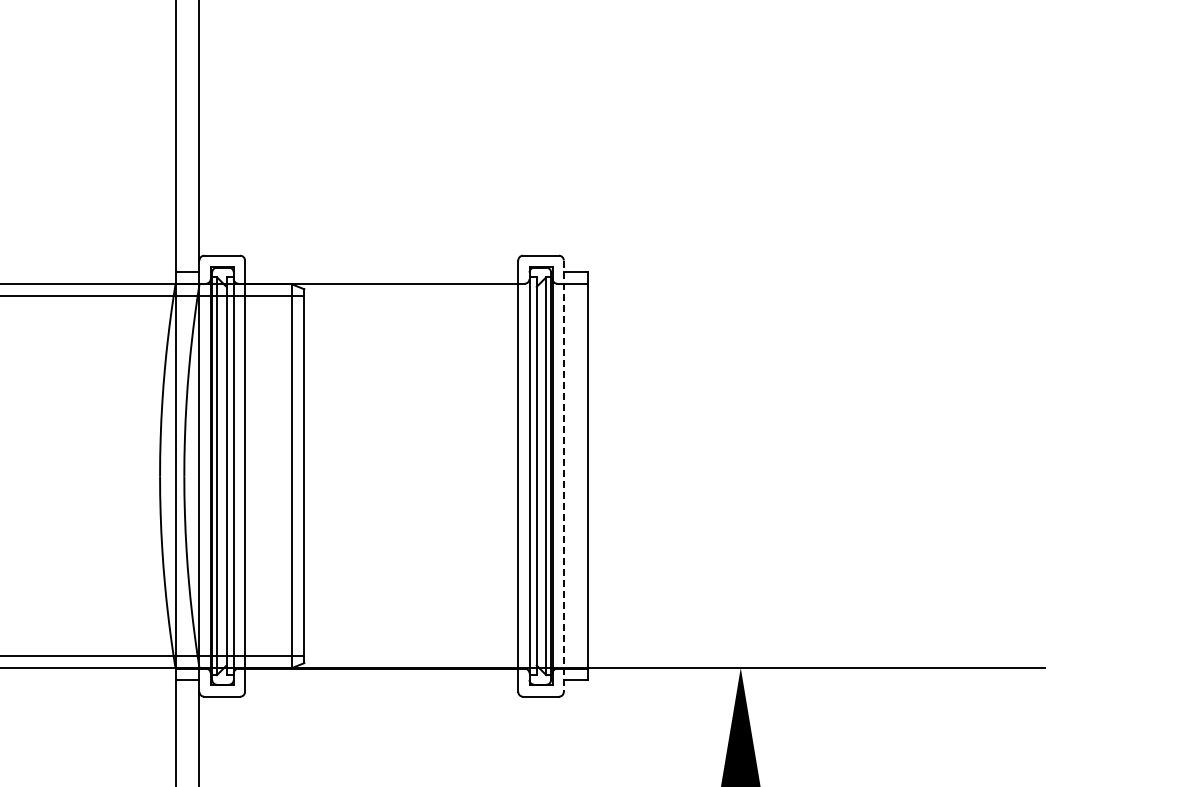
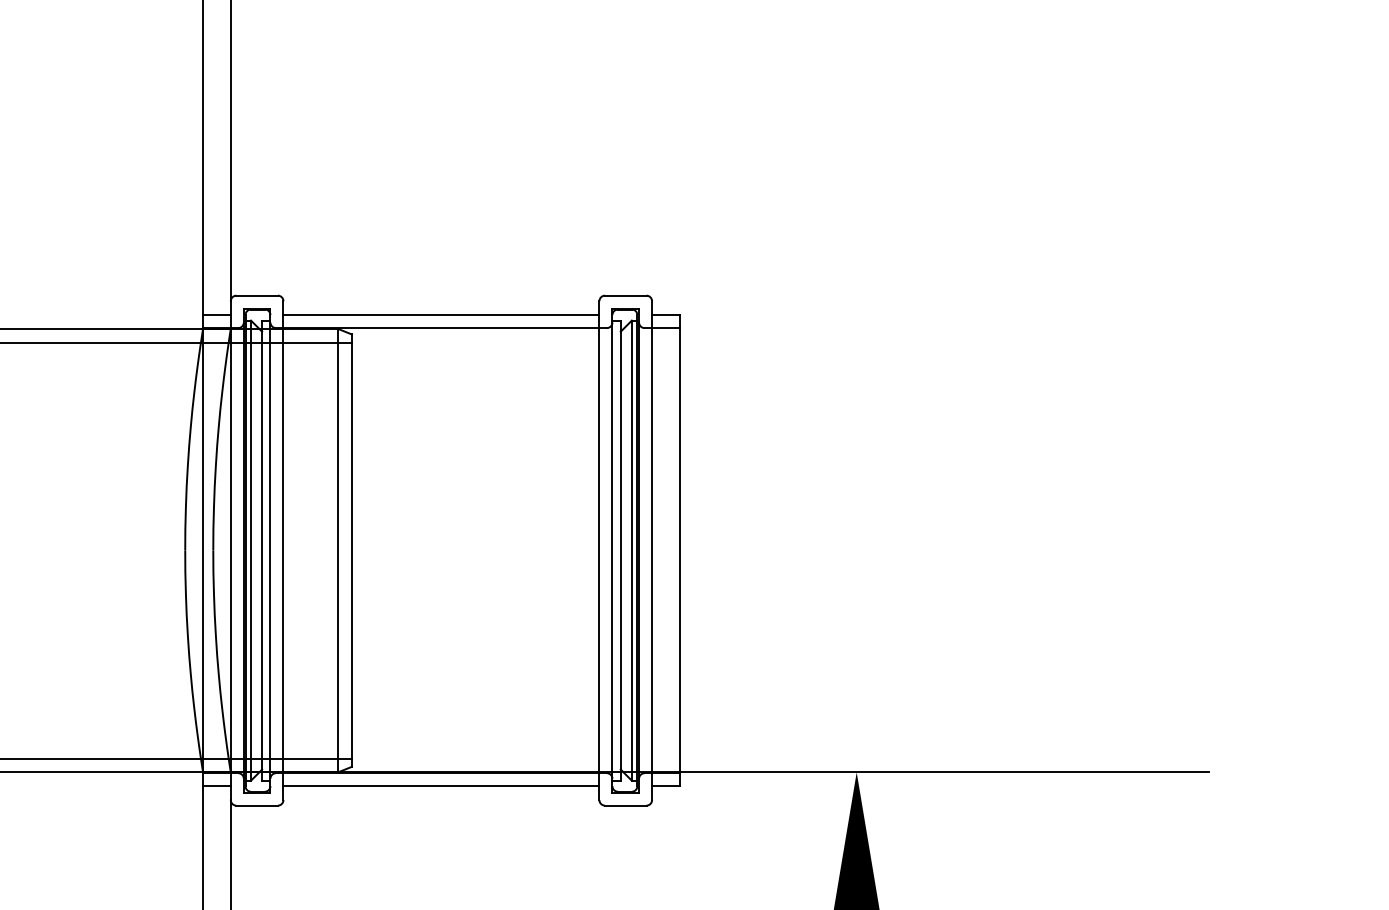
line: (381, 272) -> (441, 315), added
line: (563, 476) -> (651, 550), dashed -> solid
line: (381, 679) -> (441, 785), added

